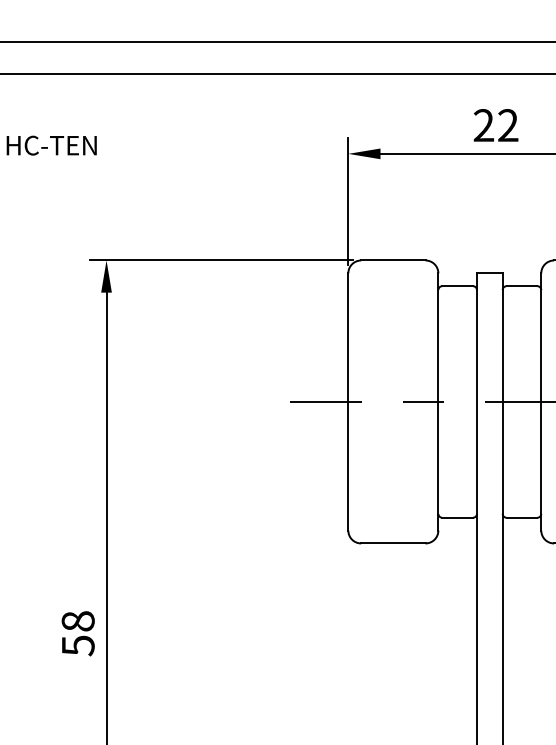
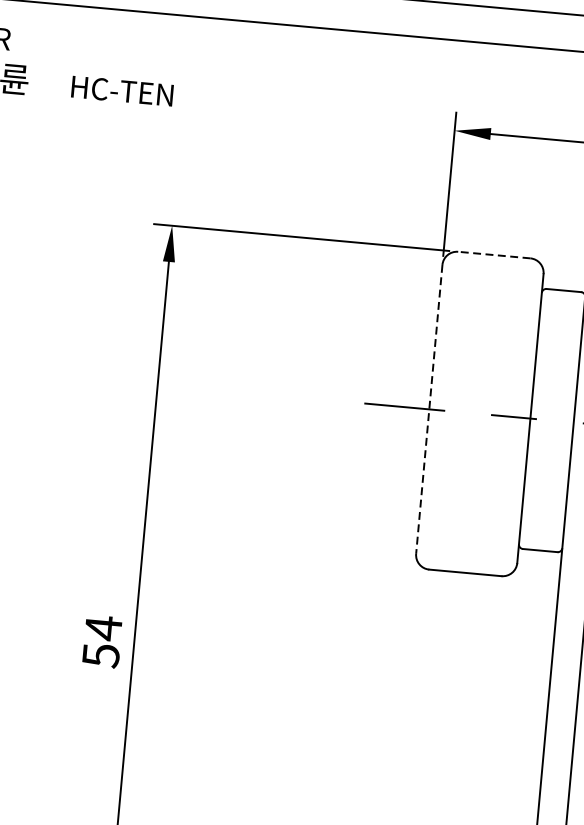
line: (392, 260) -> (493, 255), solid -> dashed
line: (348, 401) -> (429, 408), solid -> dashed
text: (77, 621) -> (102, 628), 58 -> 54

